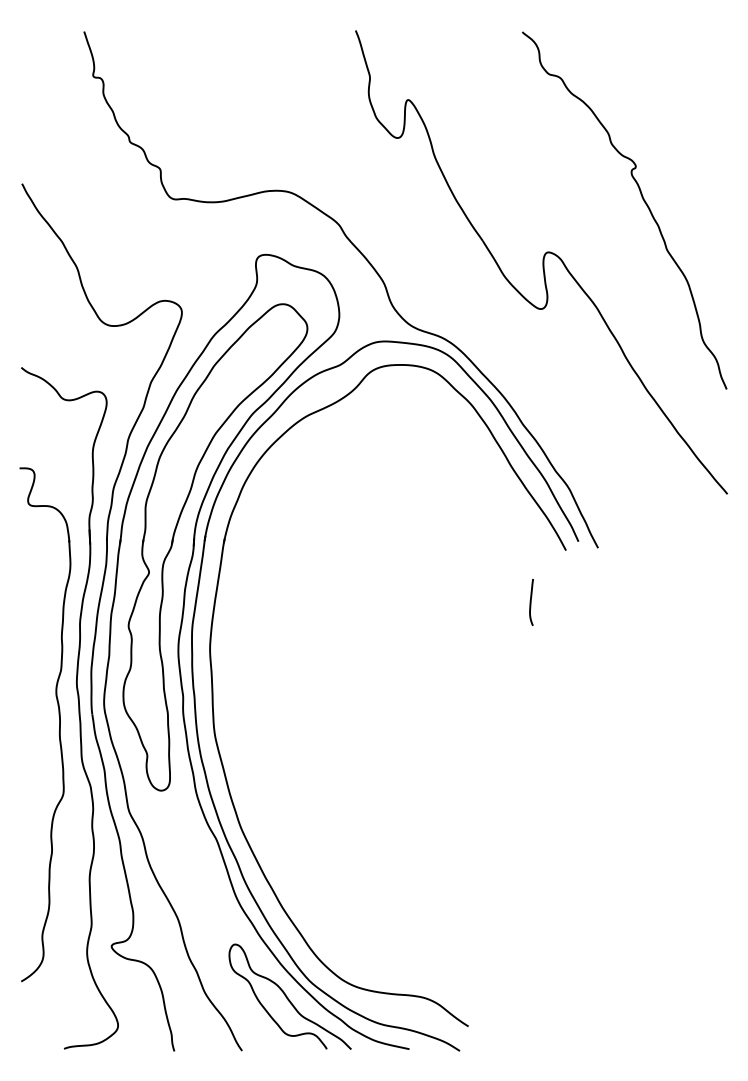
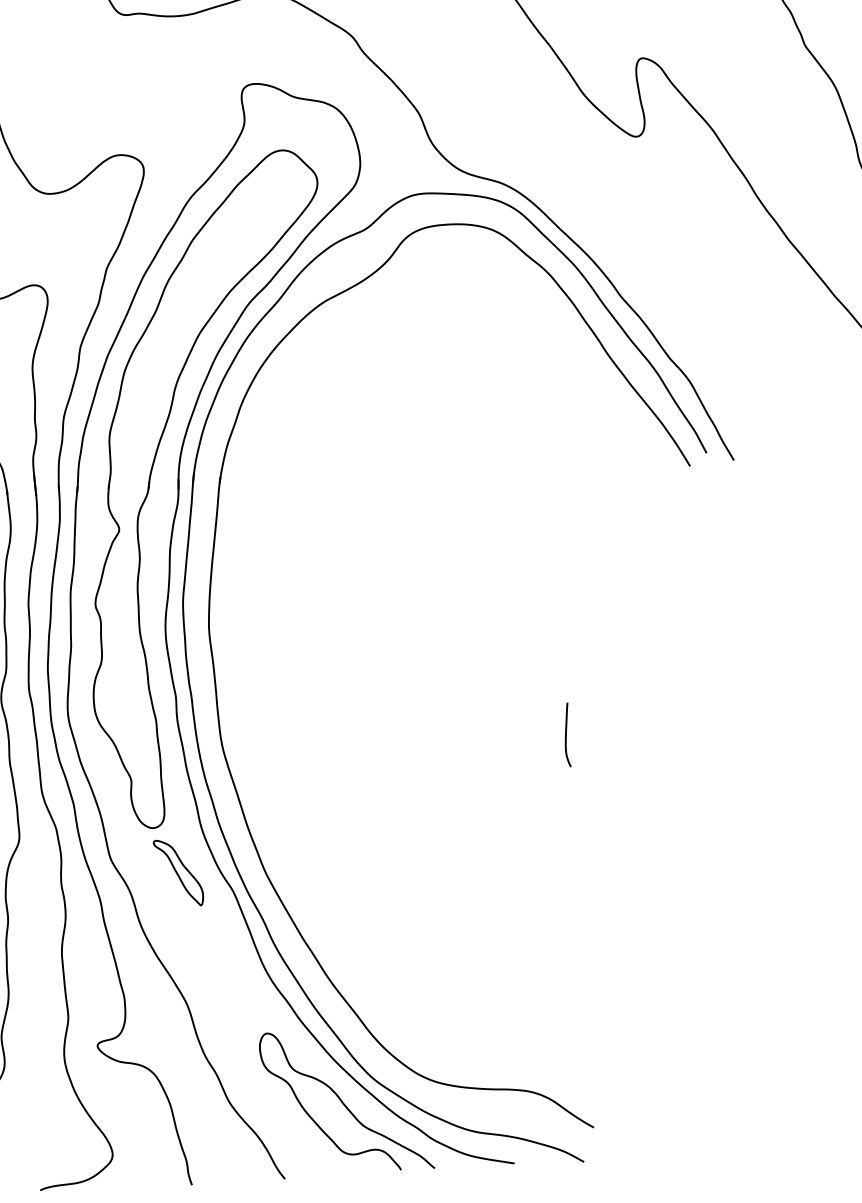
curve: (531, 602) -> (567, 735), moved
part: (177, 824) -> (178, 873), added

